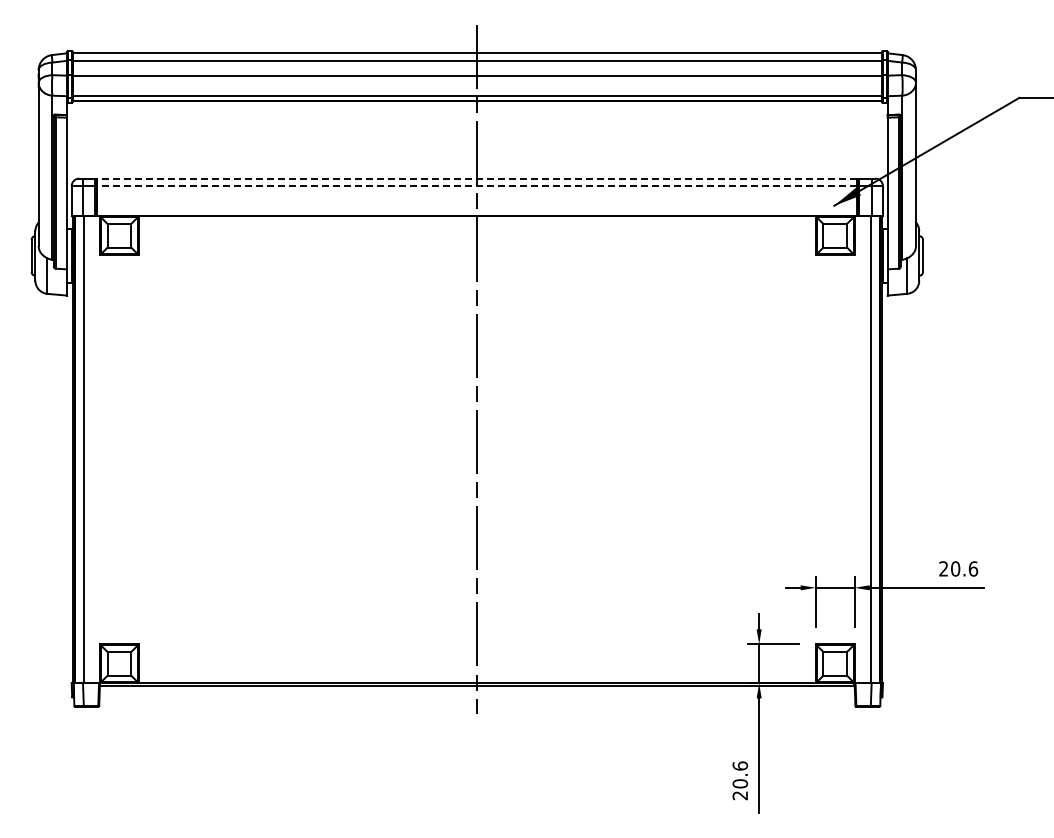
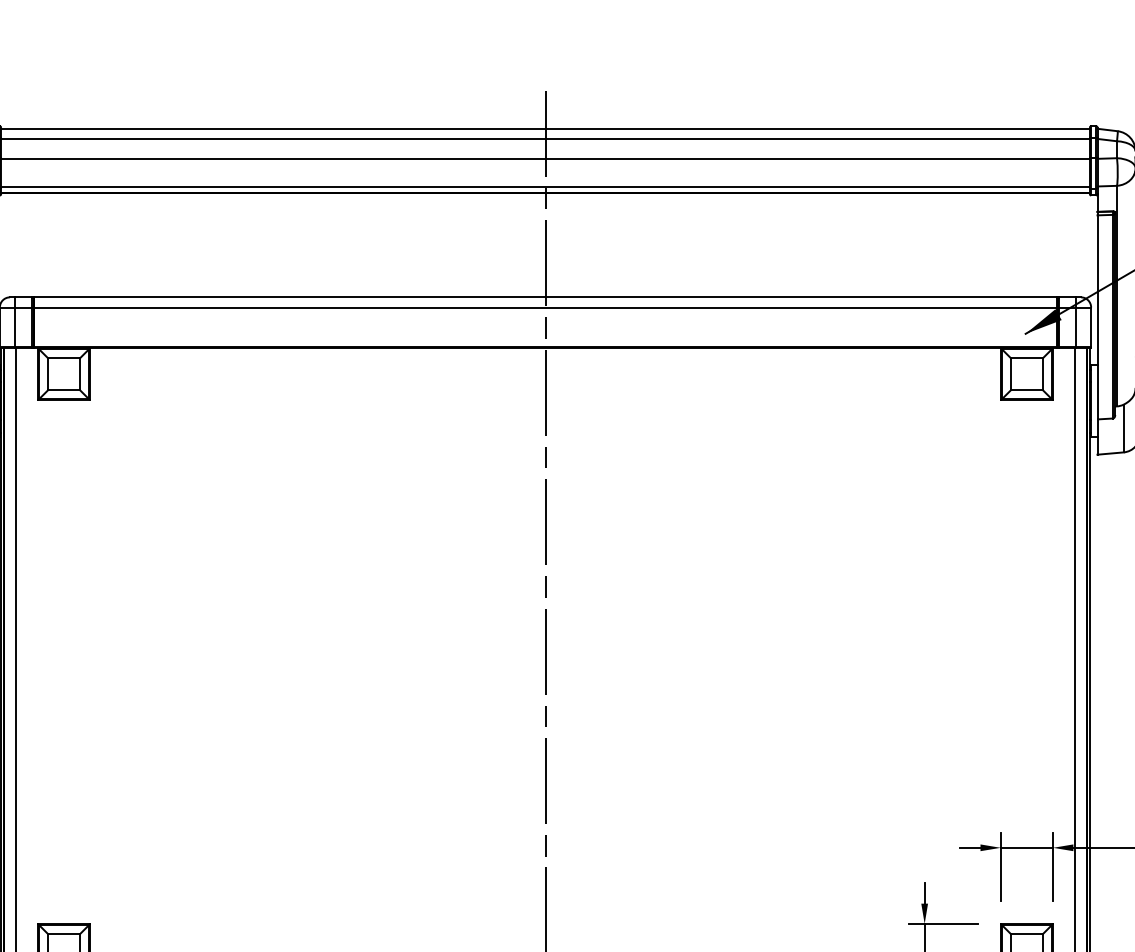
line: (476, 178) -> (544, 297), dashed -> solid
line: (476, 186) -> (544, 307), dashed -> solid

